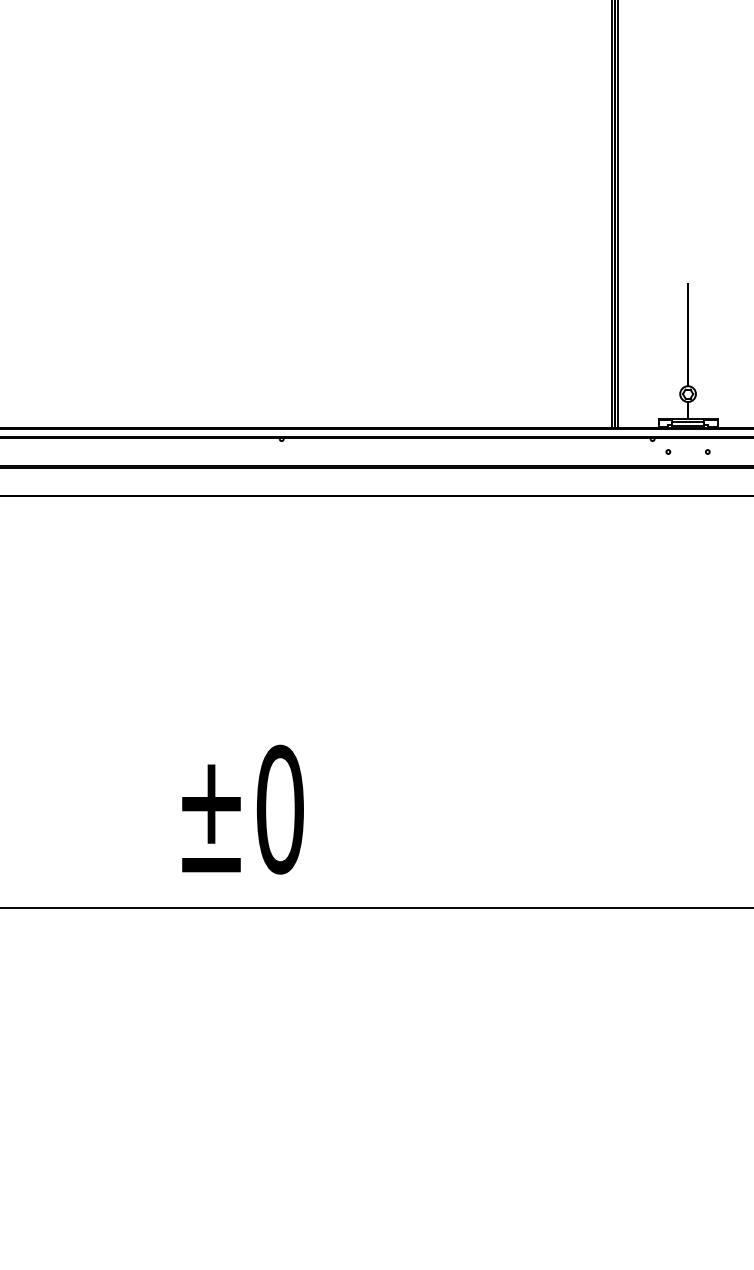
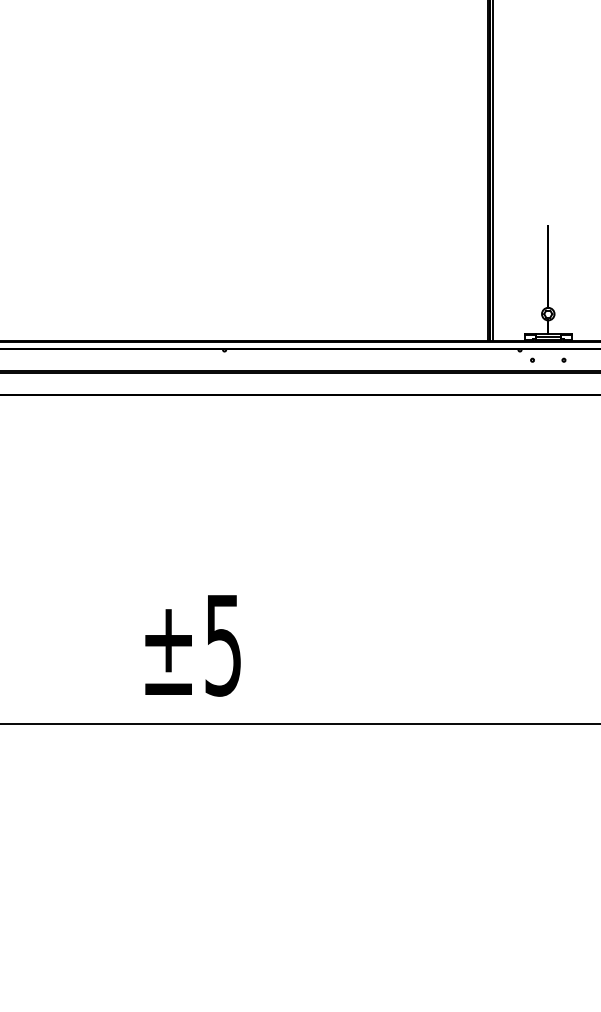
text: (279, 809) -> (222, 644), ±0 -> ±5

